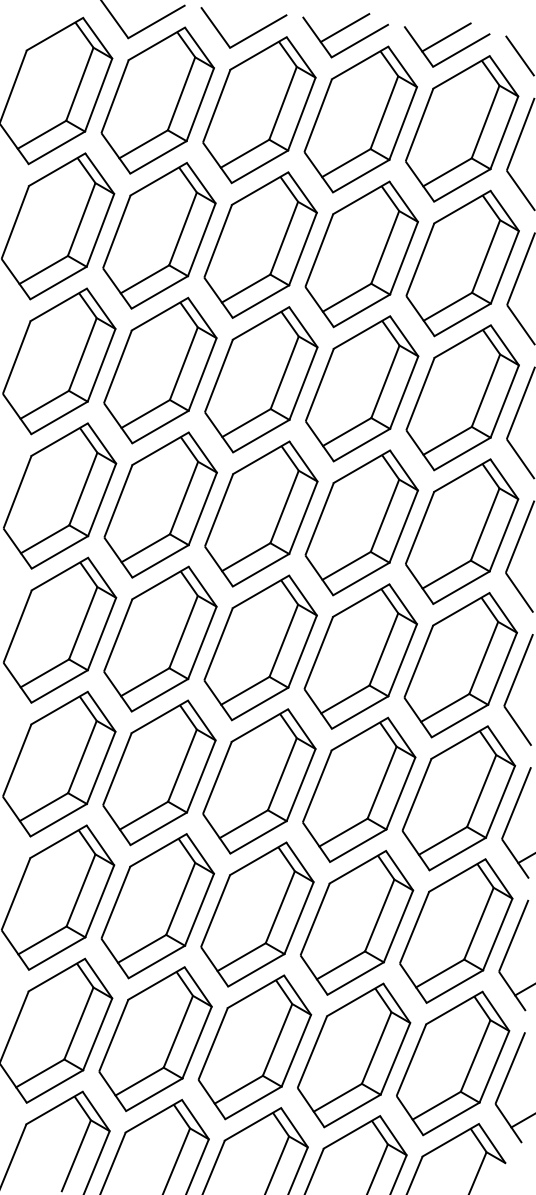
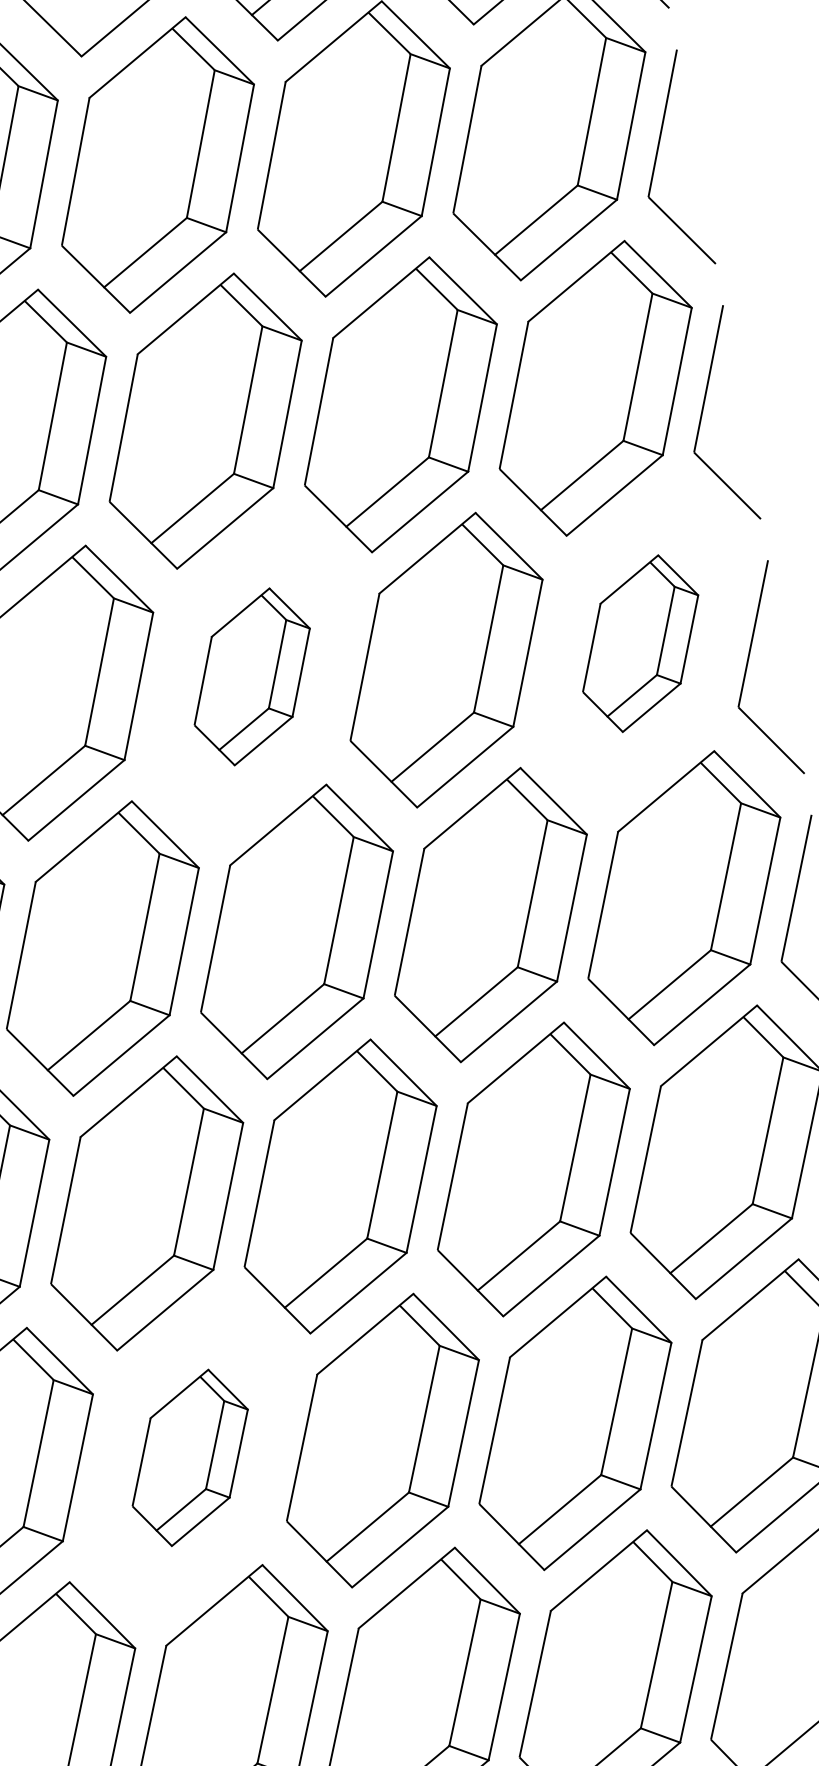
part: (261, 379) -> (252, 676), size x0.6
part: (462, 397) -> (640, 642), size x0.6
part: (159, 772) -> (190, 1457), size x0.6

